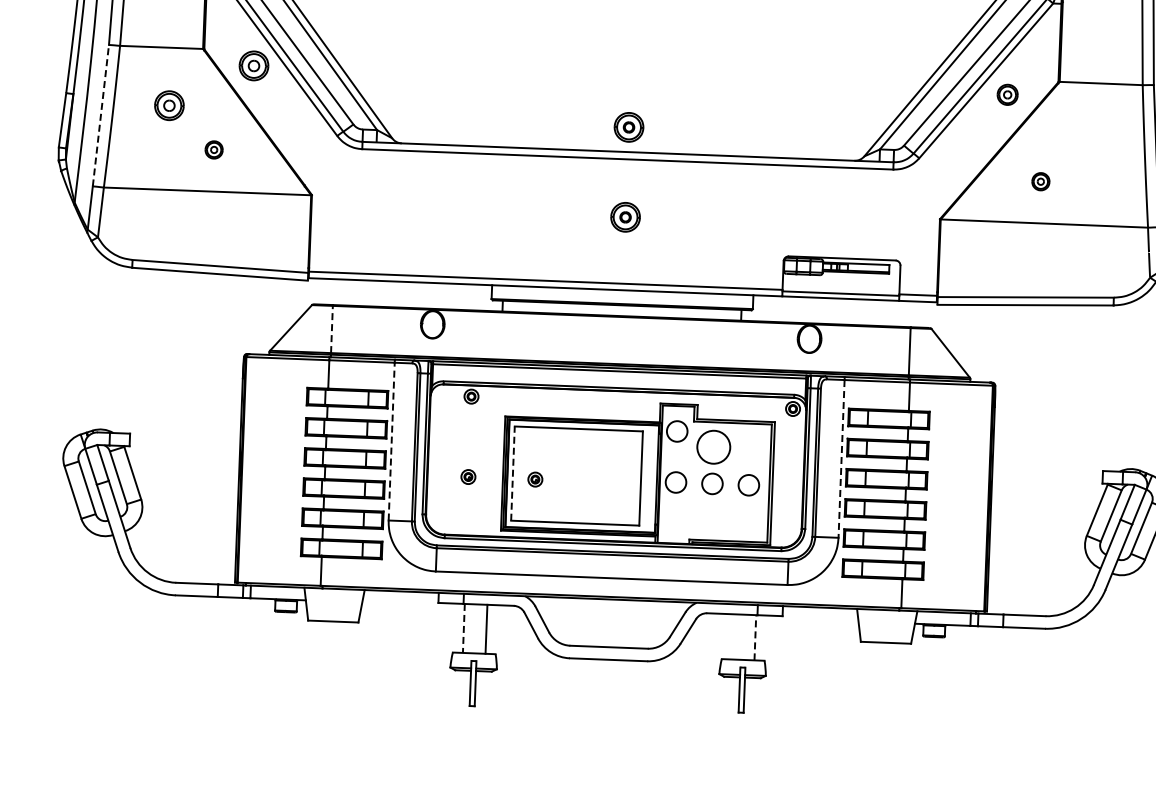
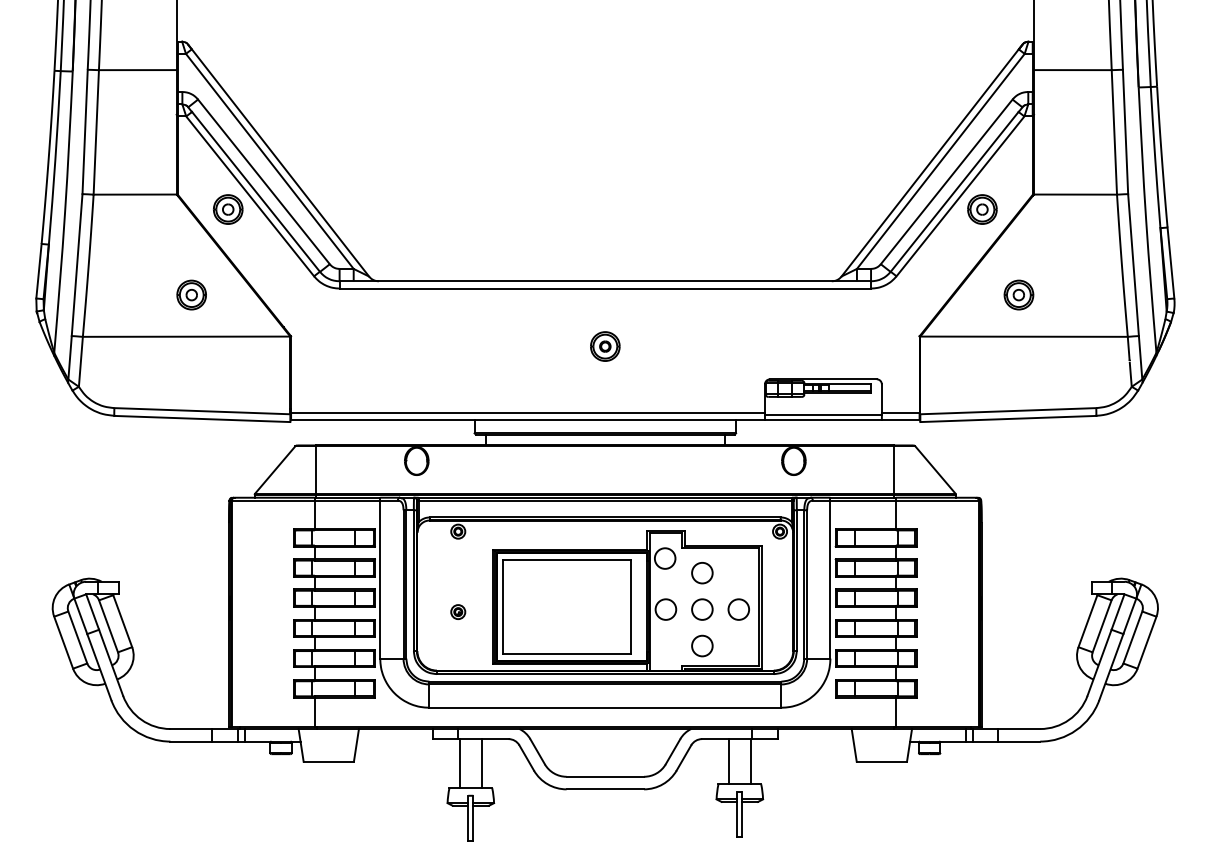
part: (1007, 94) -> (982, 209), size x1.43
part: (169, 105) -> (145, 252), removed
line: (101, 115) -> (77, 264), dashed -> solid
part: (629, 127) -> (605, 256), removed
part: (214, 149) -> (191, 294), size x1.67
part: (1040, 181) -> (1018, 294), size x1.67
line: (332, 329) -> (316, 469), dashed -> solid
line: (391, 441) -> (380, 579), dashed -> solid
circle: (713, 447) -> (702, 573), size x0.62
line: (841, 458) -> (830, 579), dashed -> solid
line: (512, 473) -> (502, 606), dashed -> solid
part: (535, 479) -> (525, 611), removed
circle: (711, 519) -> (702, 645), added
line: (463, 628) -> (459, 763), dashed -> solid
line: (732, 636) -> (728, 761), added
line: (755, 637) -> (751, 761), dashed -> solid

